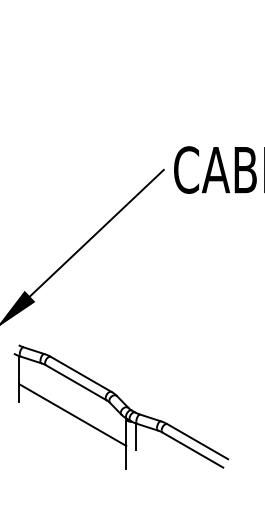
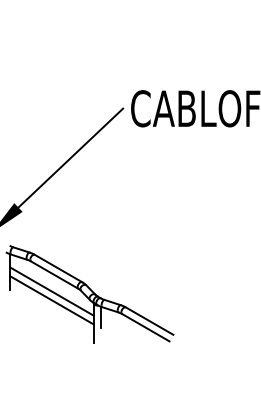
line: (72, 403) -> (51, 291), added

